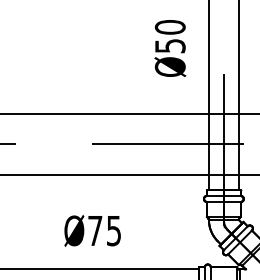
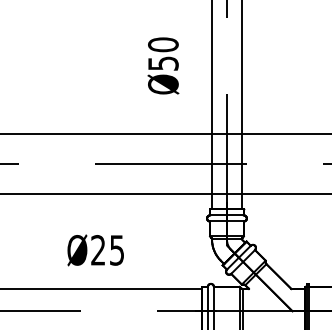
text: (170, 48) -> (163, 65), moved
text: (95, 231) -> (98, 250), Ø75 -> Ø25

